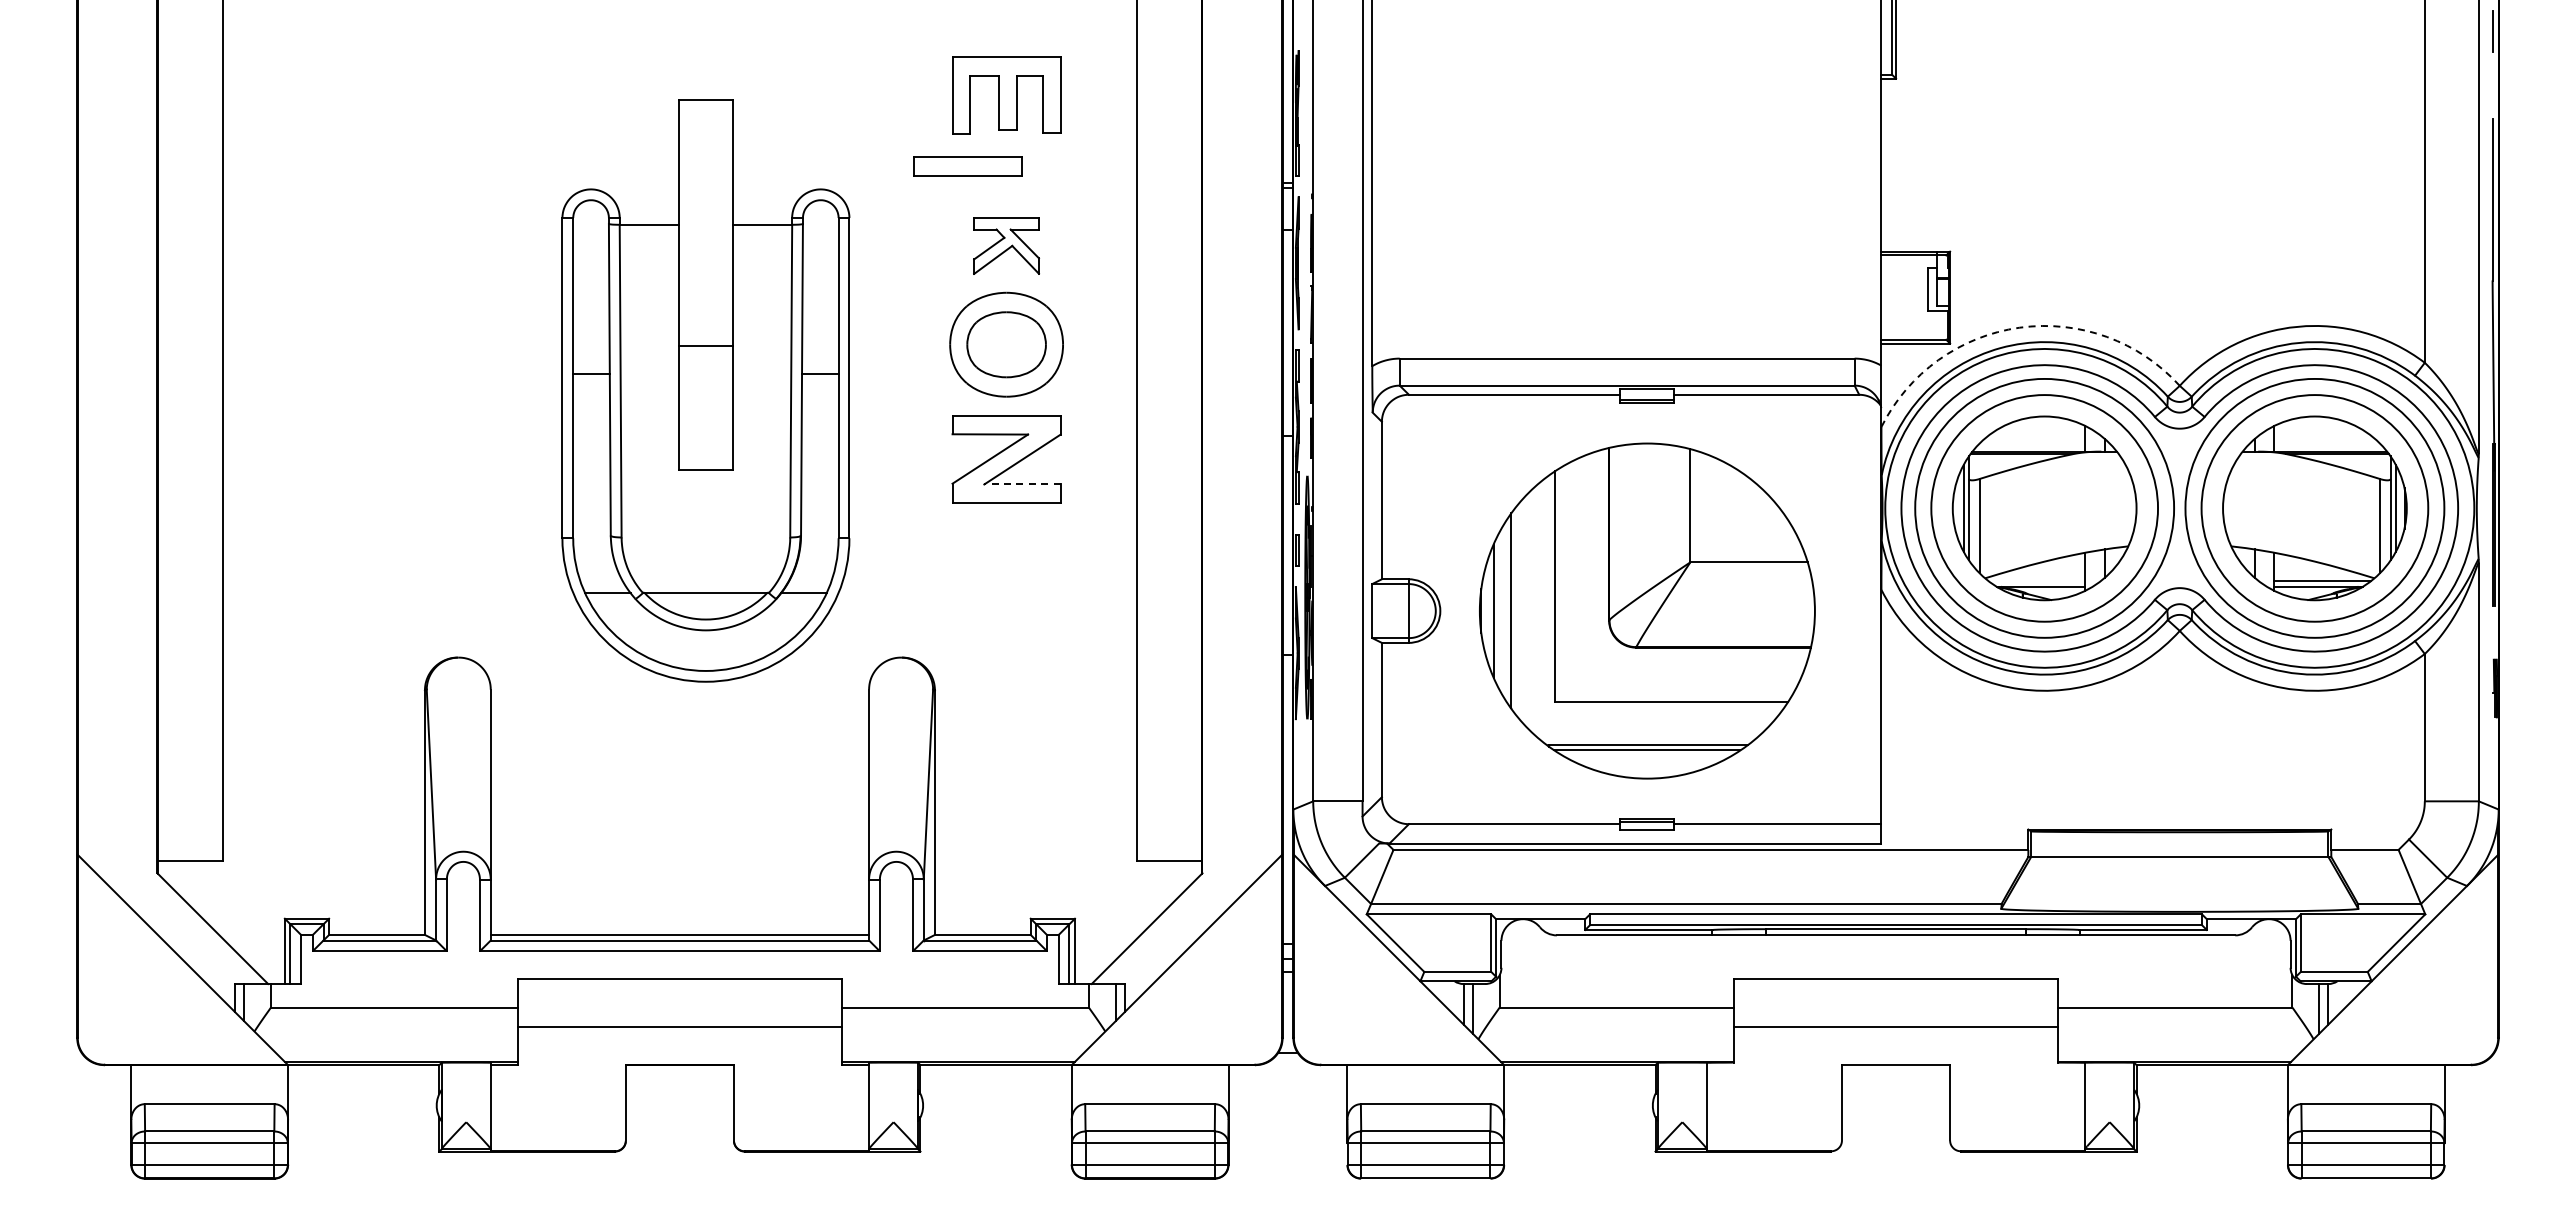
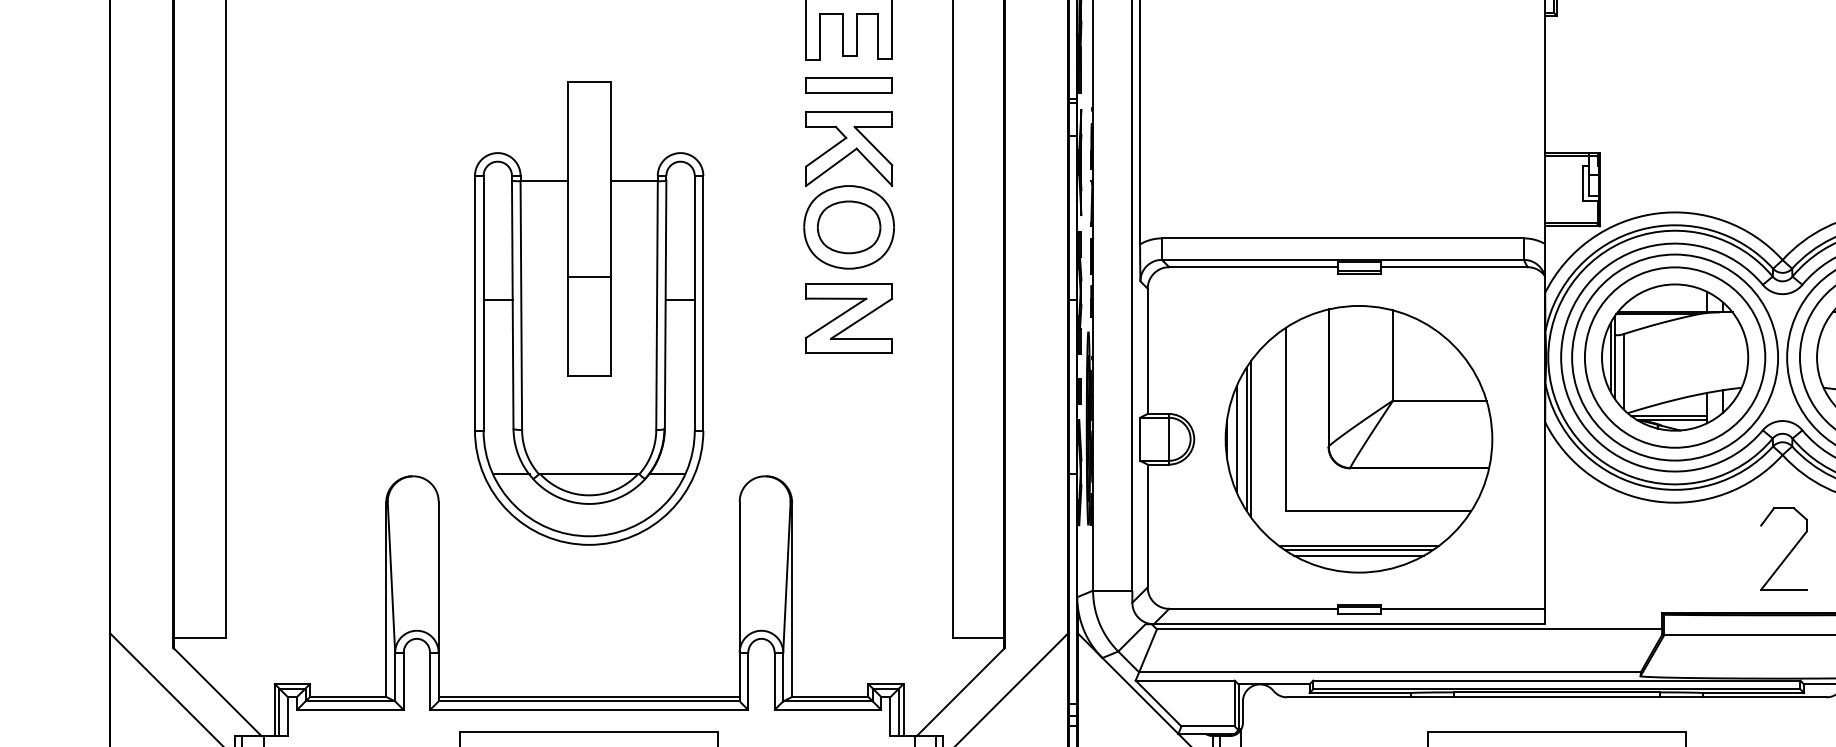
part: (967, 166) -> (849, 85), moved
part: (1006, 245) -> (849, 148), size x1.67
arc: (2019, 327) -> (1655, 213), dashed -> solid
part: (705, 390) -> (588, 313), moved
line: (1021, 484) -> (860, 338), dashed -> solid
line: (2036, 581) -> (1668, 415), added
line: (1506, 610) -> (1246, 438), added
part: (2187, 754) -> (1788, 553), added
line: (1647, 757) -> (1359, 555), added

